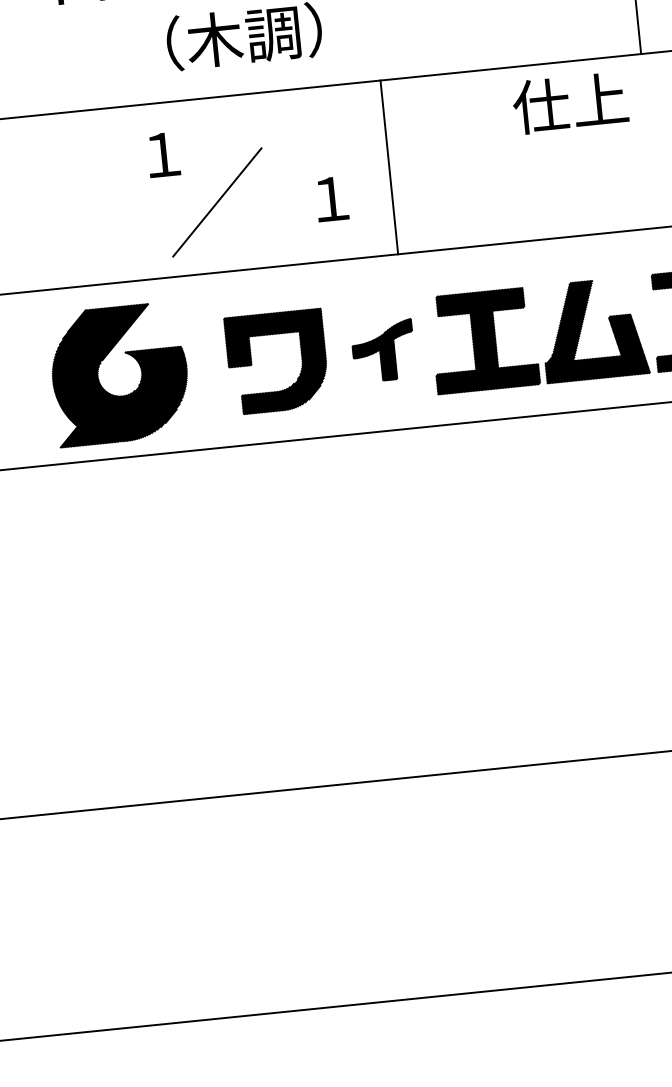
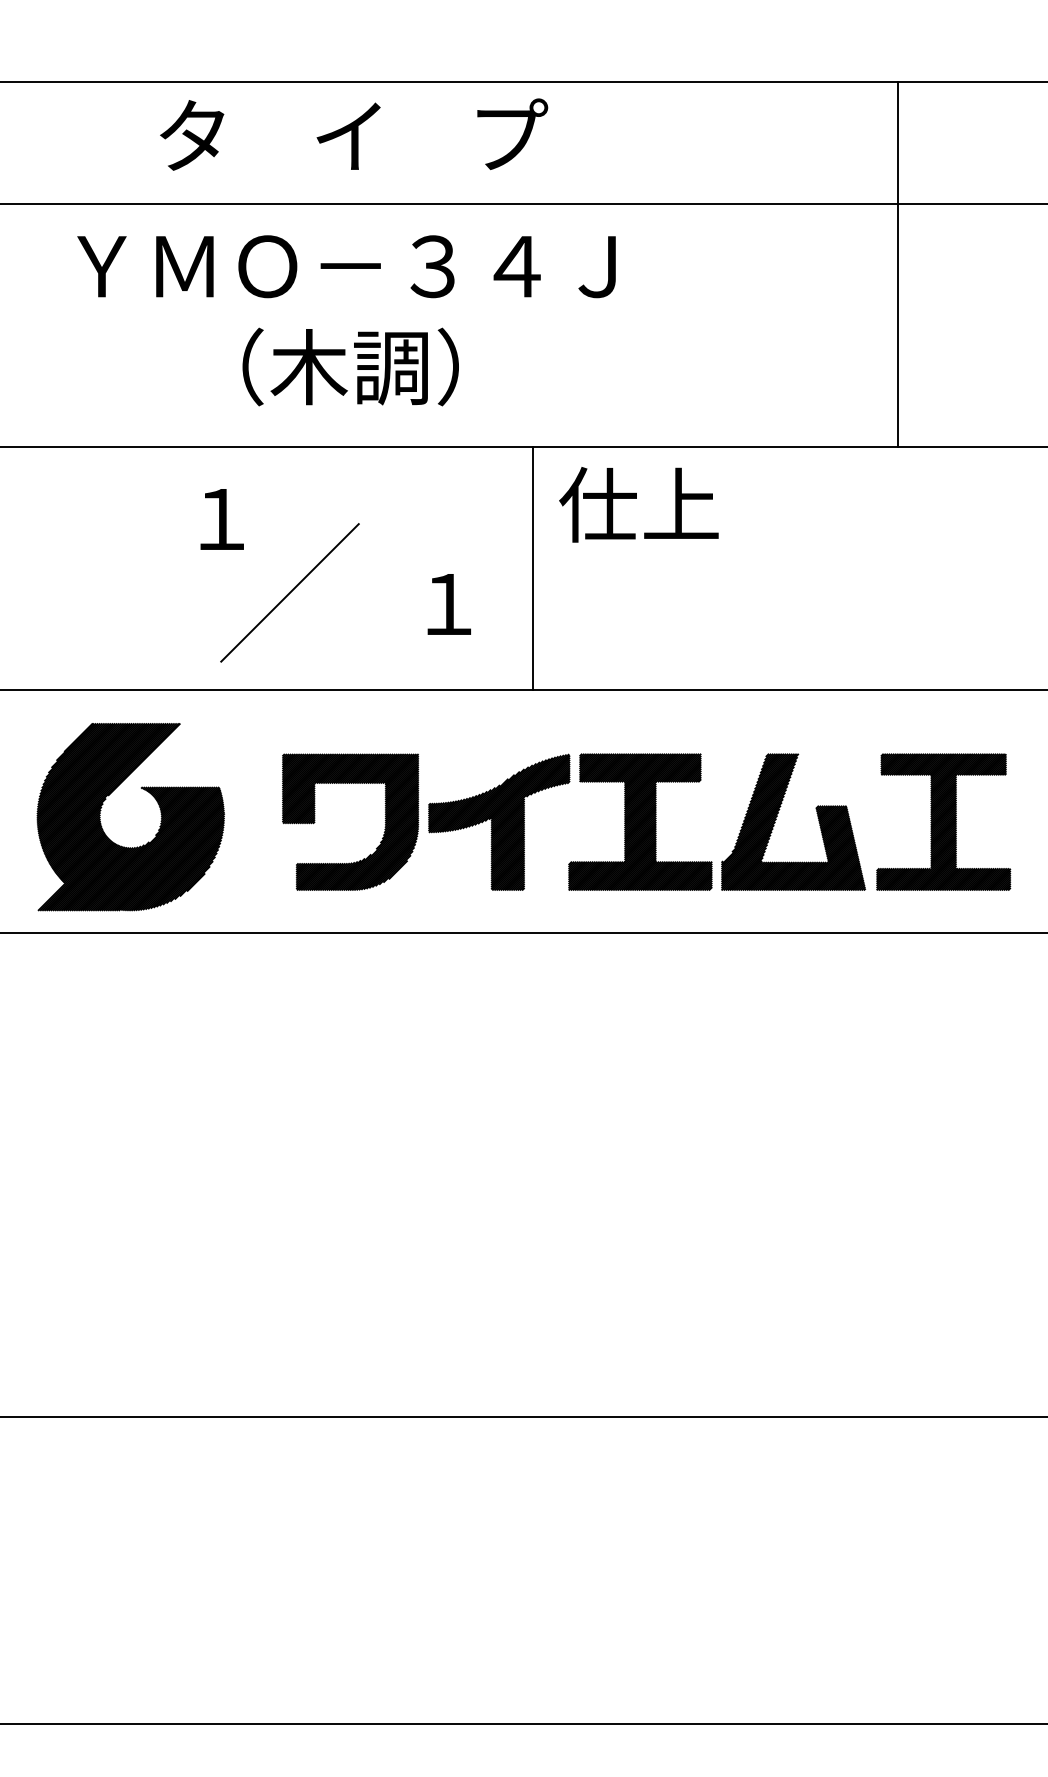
text: (569, 102) -> (638, 504), moved
part: (383, 350) -> (499, 821), size x1.67

